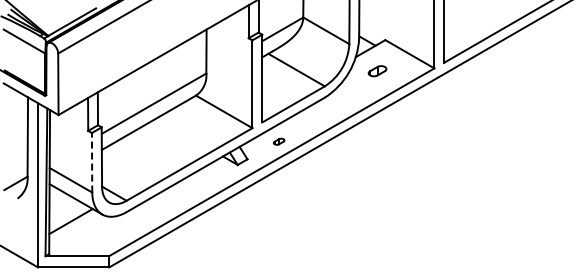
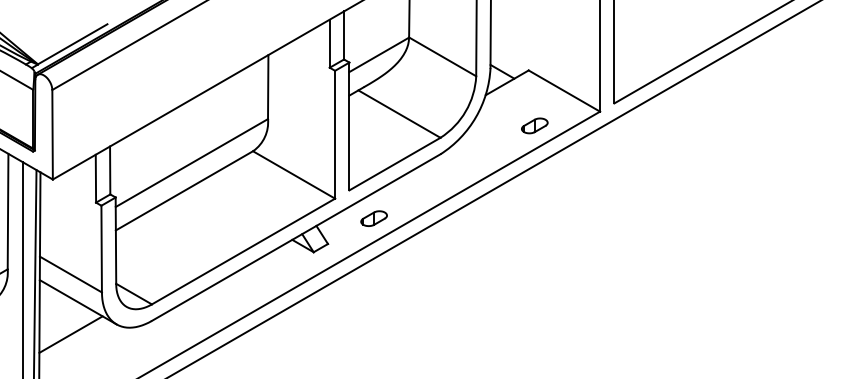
part: (377, 71) -> (534, 126), moved
part: (278, 141) -> (373, 218), size x1.67
line: (92, 162) -> (102, 248), dashed -> solid

